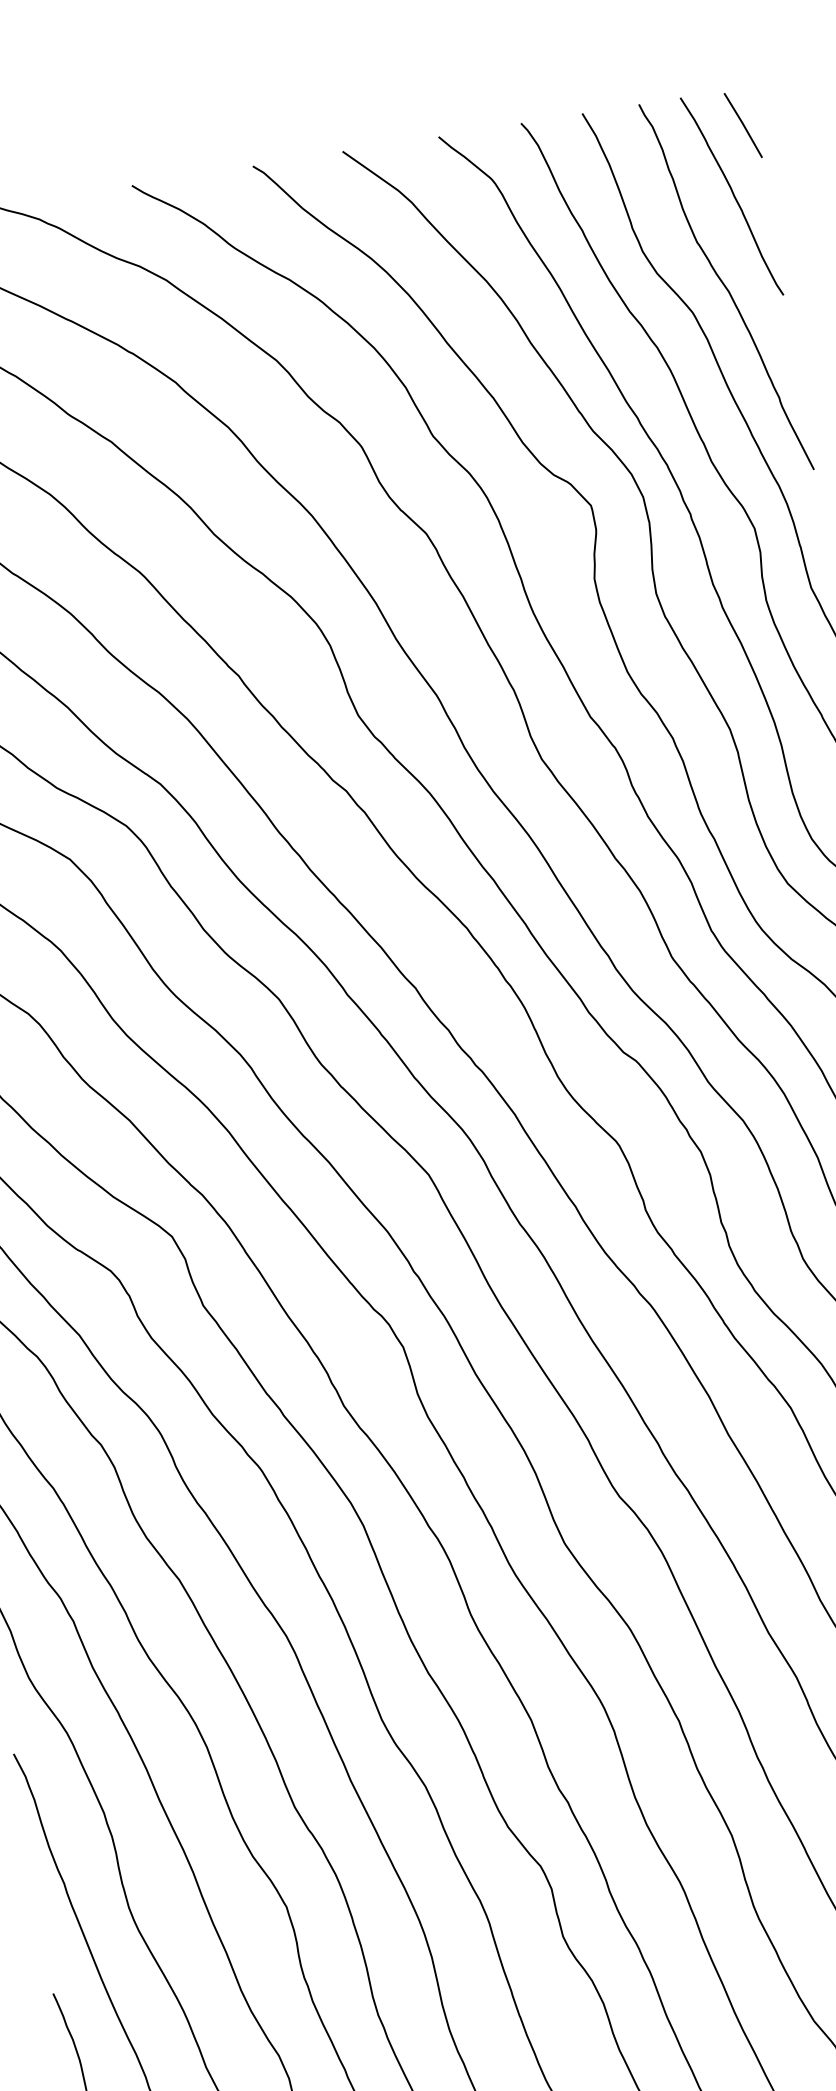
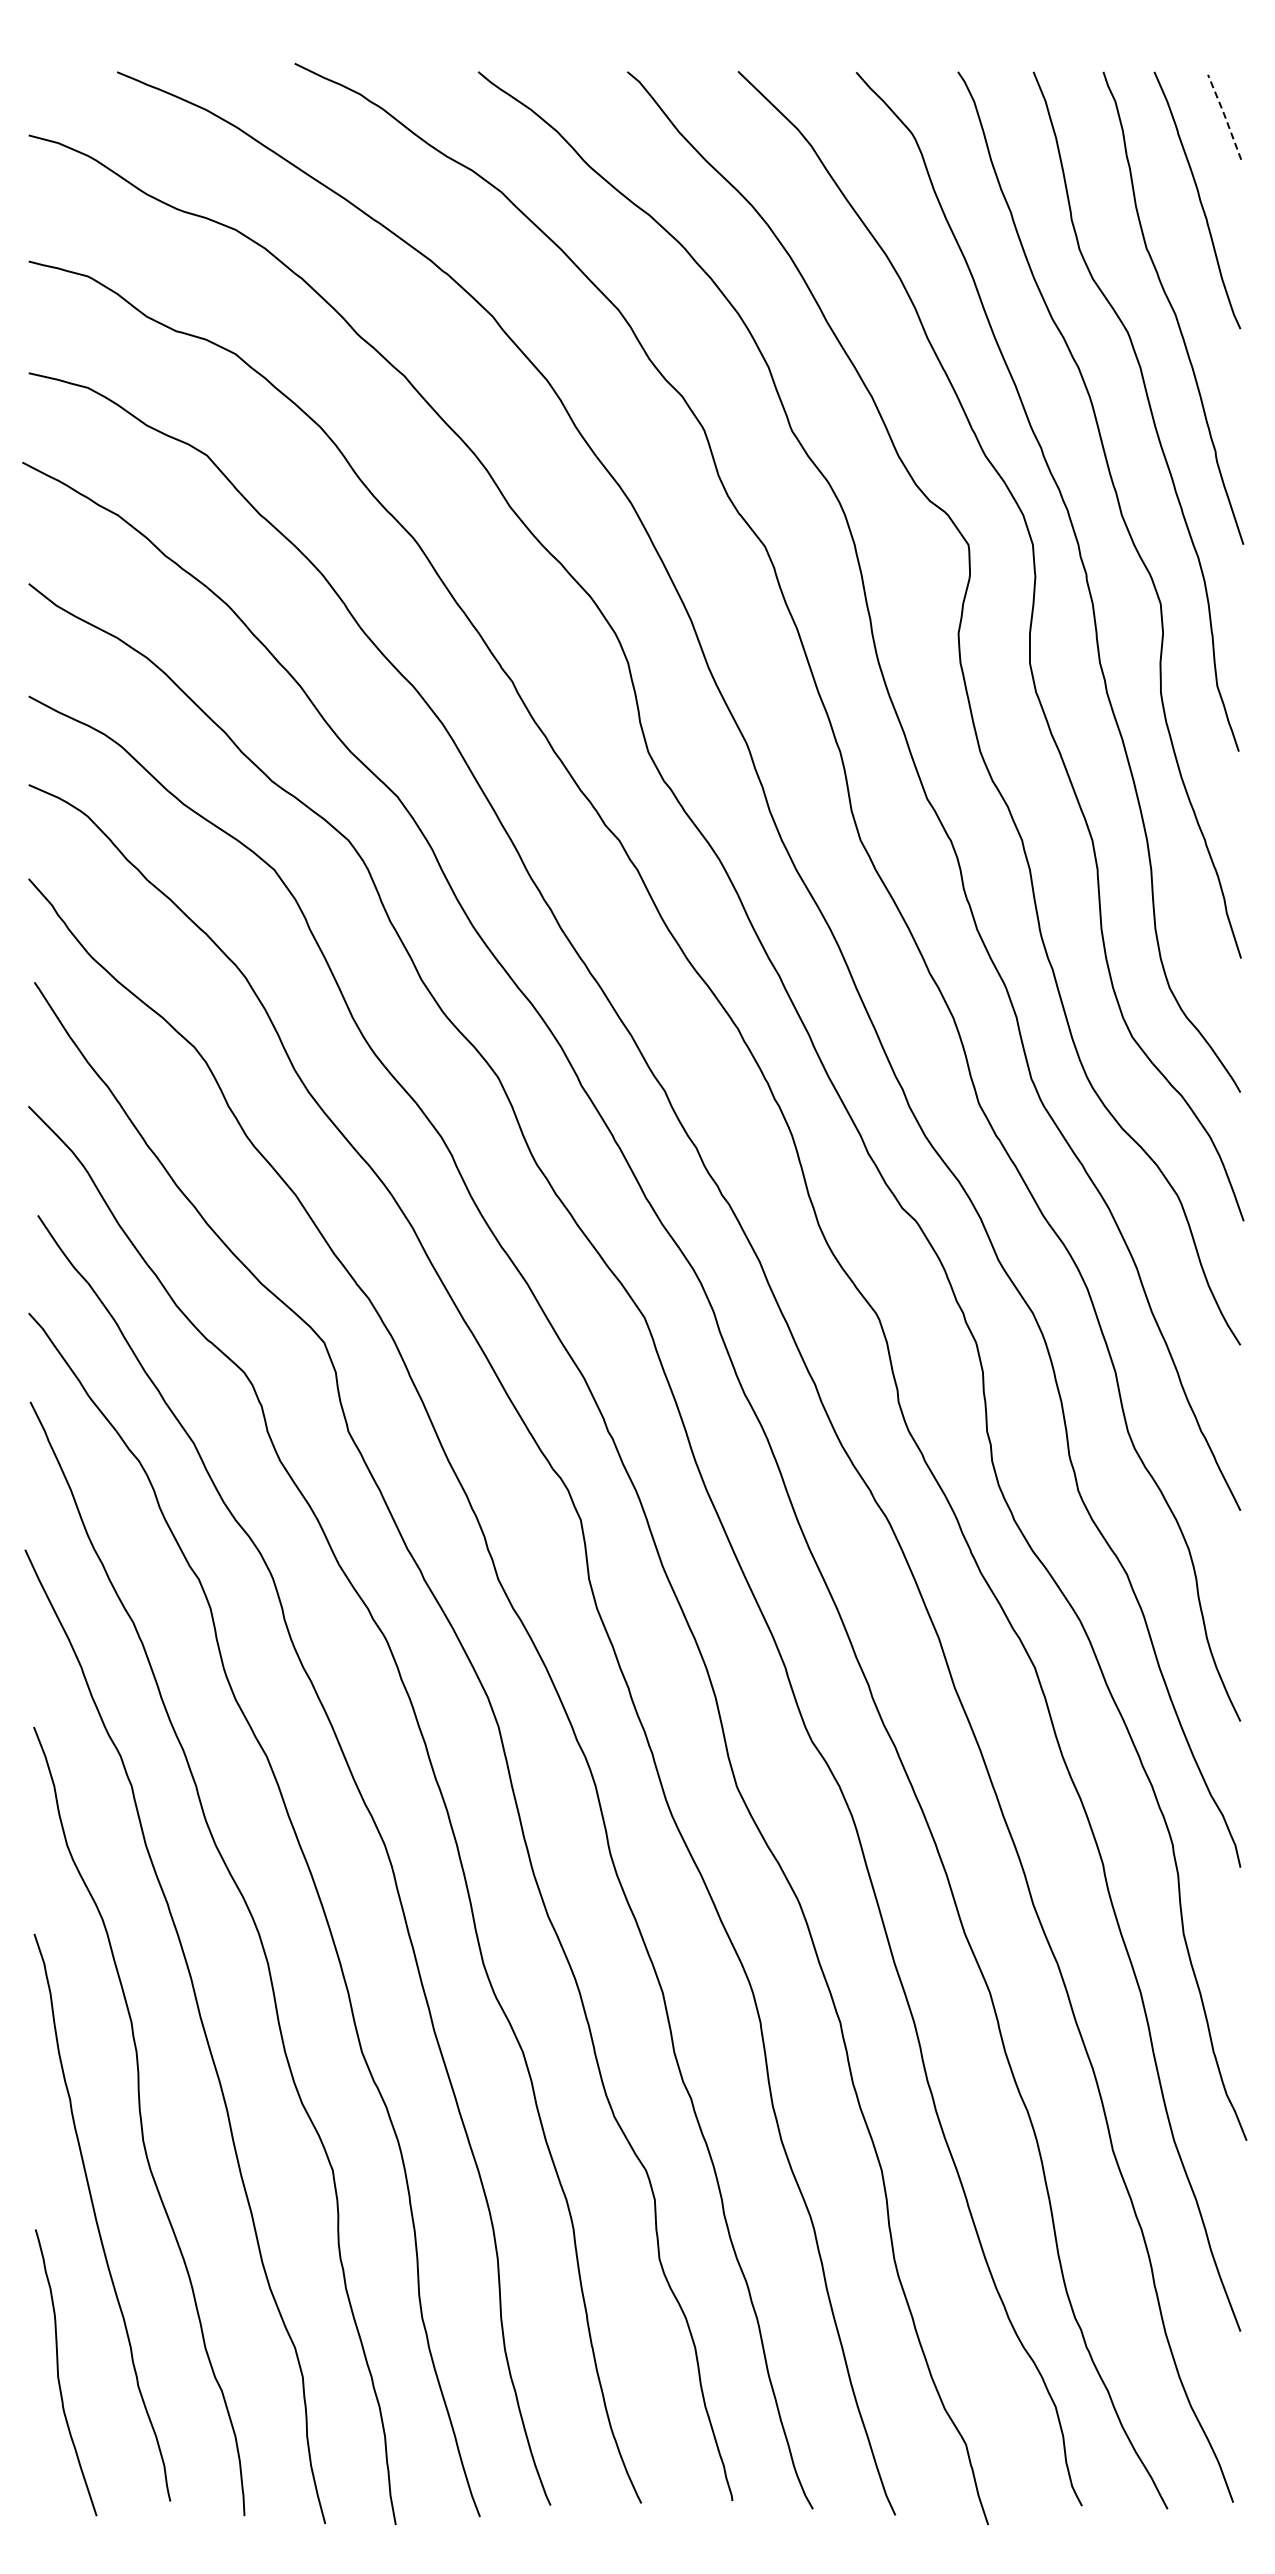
line: (742, 124) -> (1224, 115), solid -> dashed

